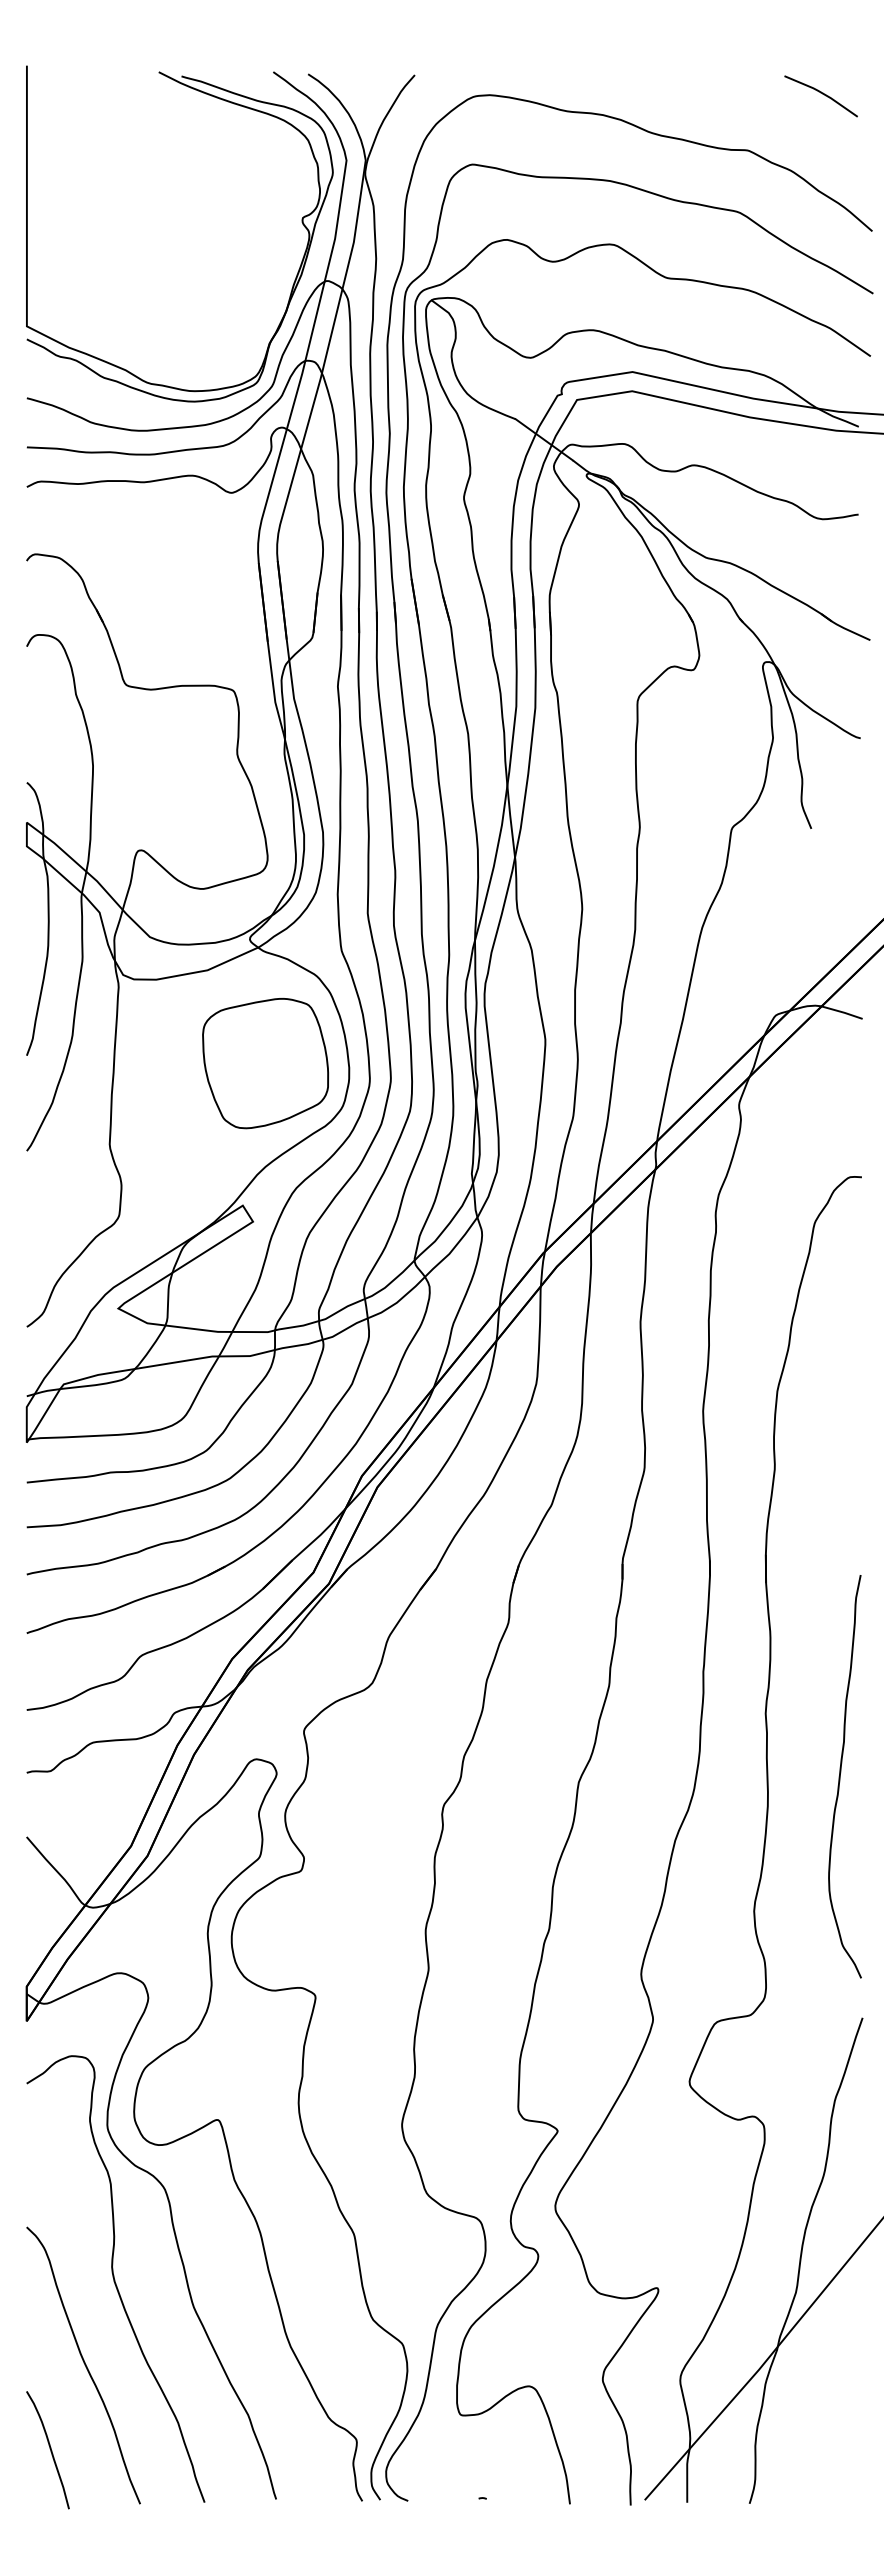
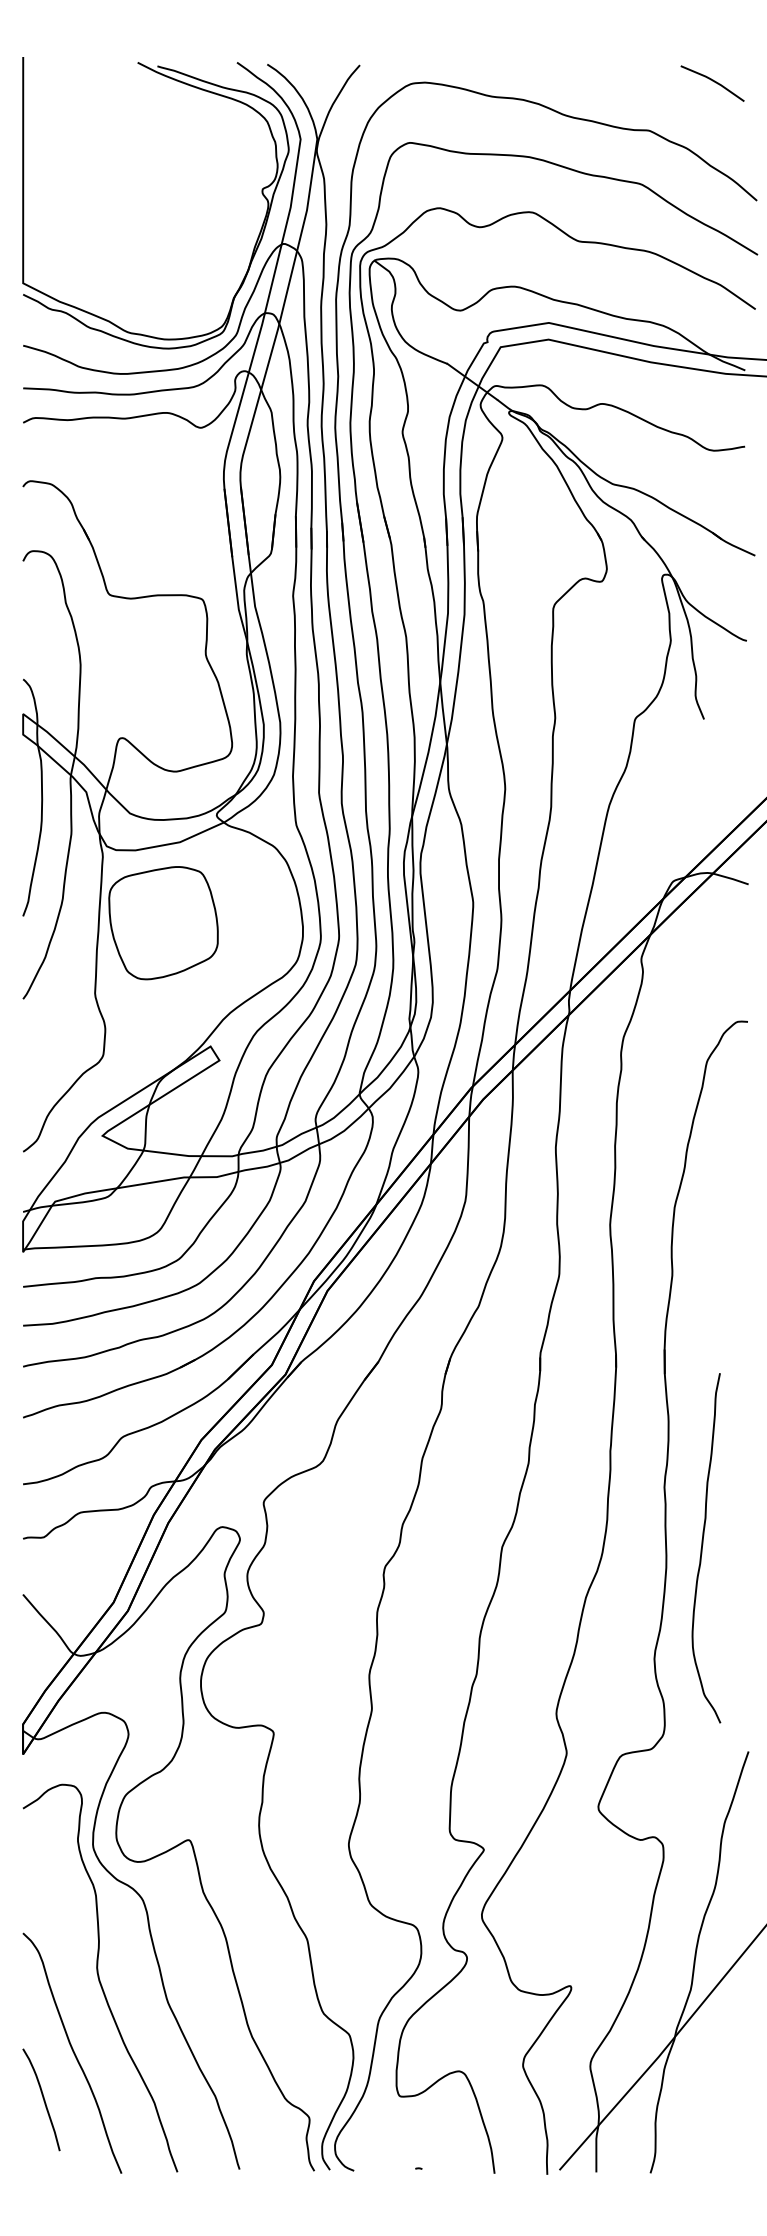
part: (265, 1063) -> (163, 923), moved
curve: (840, 1776) -> (702, 1548), moved
curve: (49, 2448) -> (42, 2098), moved

